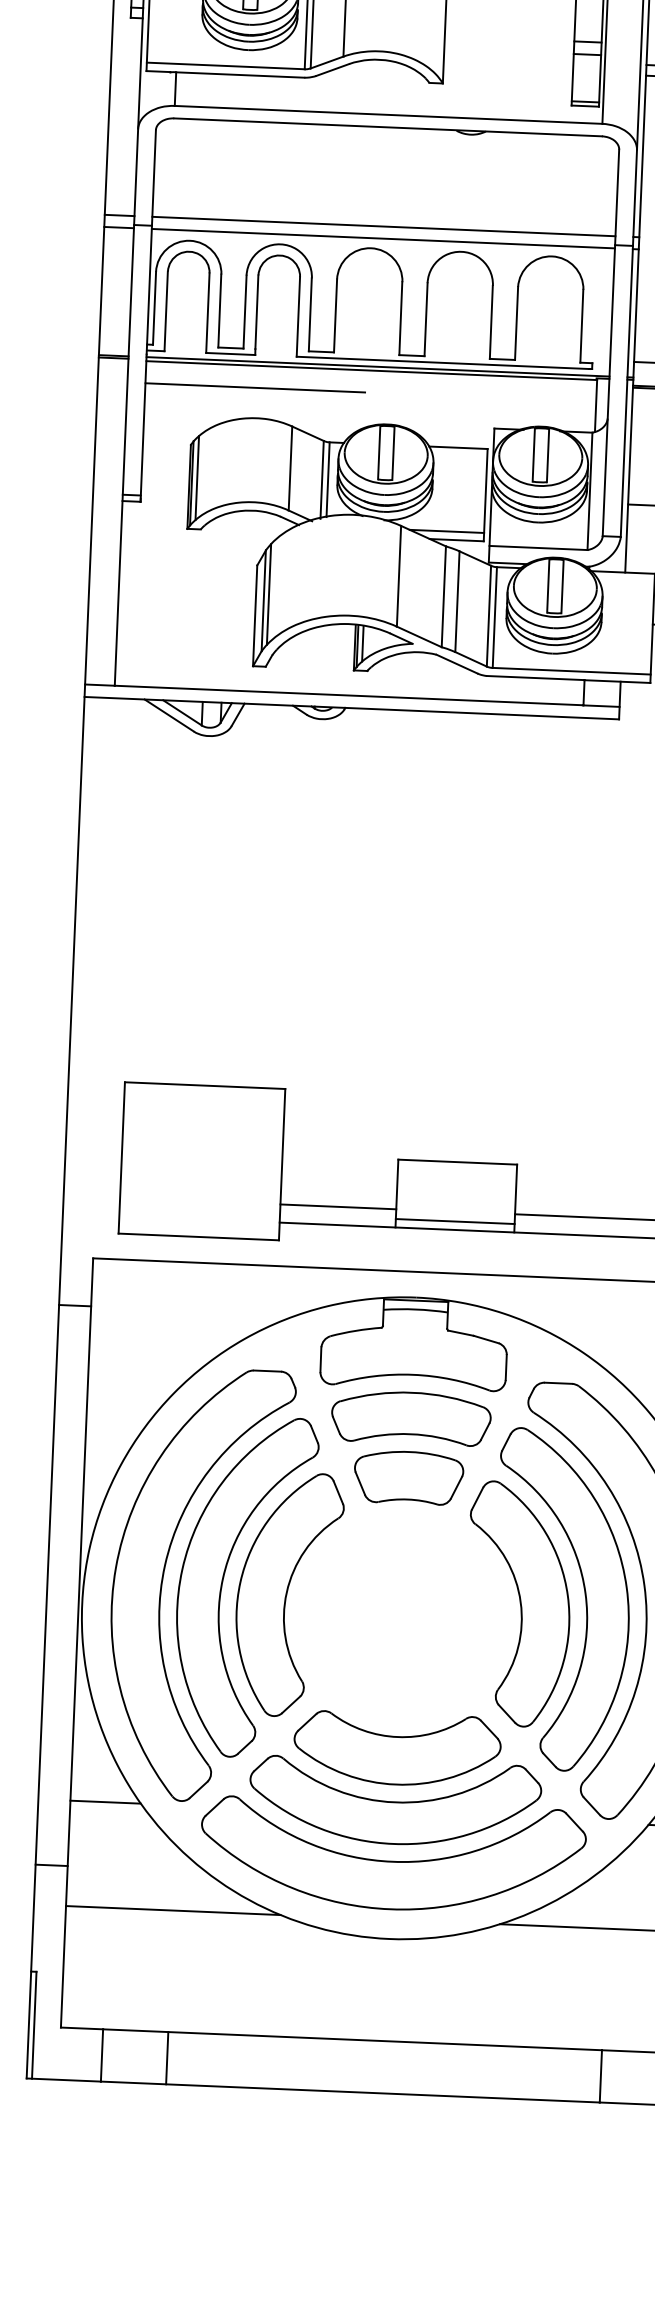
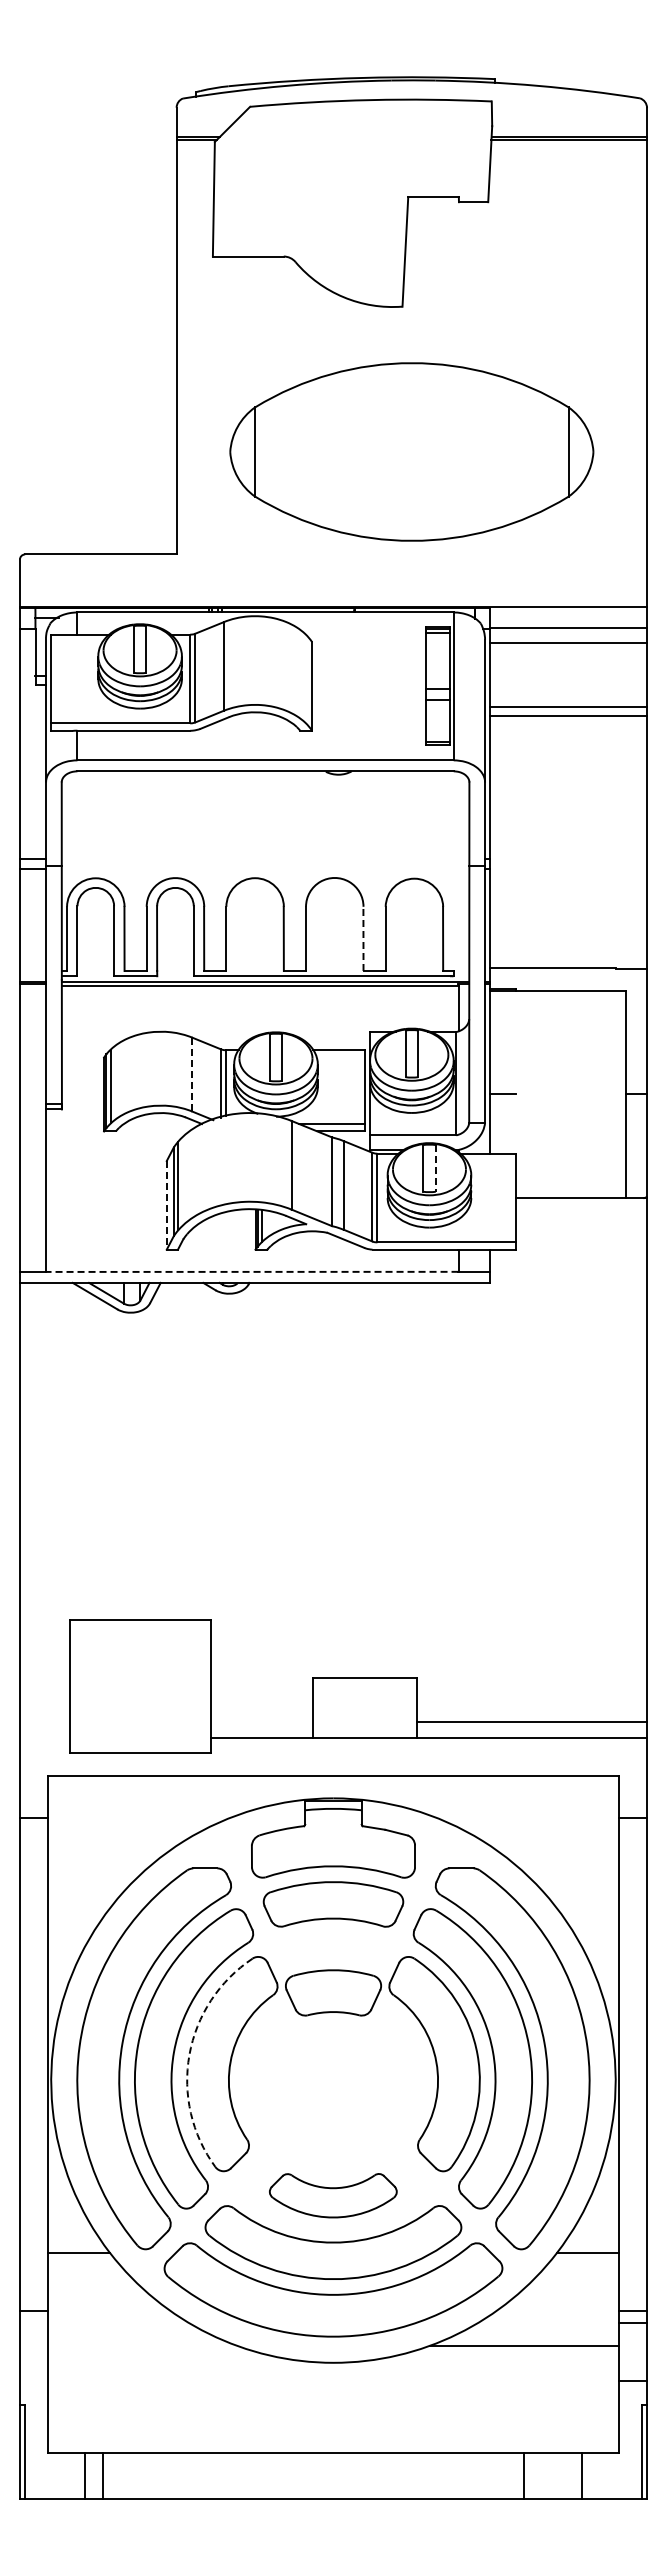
line: (383, 226) -> (265, 858), removed
line: (383, 238) -> (265, 869), removed
line: (491, 321) -> (363, 938), solid -> dashed
line: (255, 388) -> (158, 1005), removed
line: (290, 468) -> (192, 1074), solid -> dashed
line: (562, 586) -> (435, 1168), solid -> dashed
line: (254, 615) -> (166, 1205), solid -> dashed
line: (348, 695) -> (251, 1271), solid -> dashed
line: (338, 1206) -> (261, 1721), removed
line: (454, 1221) -> (364, 1730), removed
part: (408, 1477) -> (333, 1992), moved
arc: (240, 1581) -> (189, 2054), solid -> dashed
part: (396, 1748) -> (332, 2195), size x0.7
line: (173, 1910) -> (142, 2345), removed
line: (167, 2057) -> (102, 2475), moved

